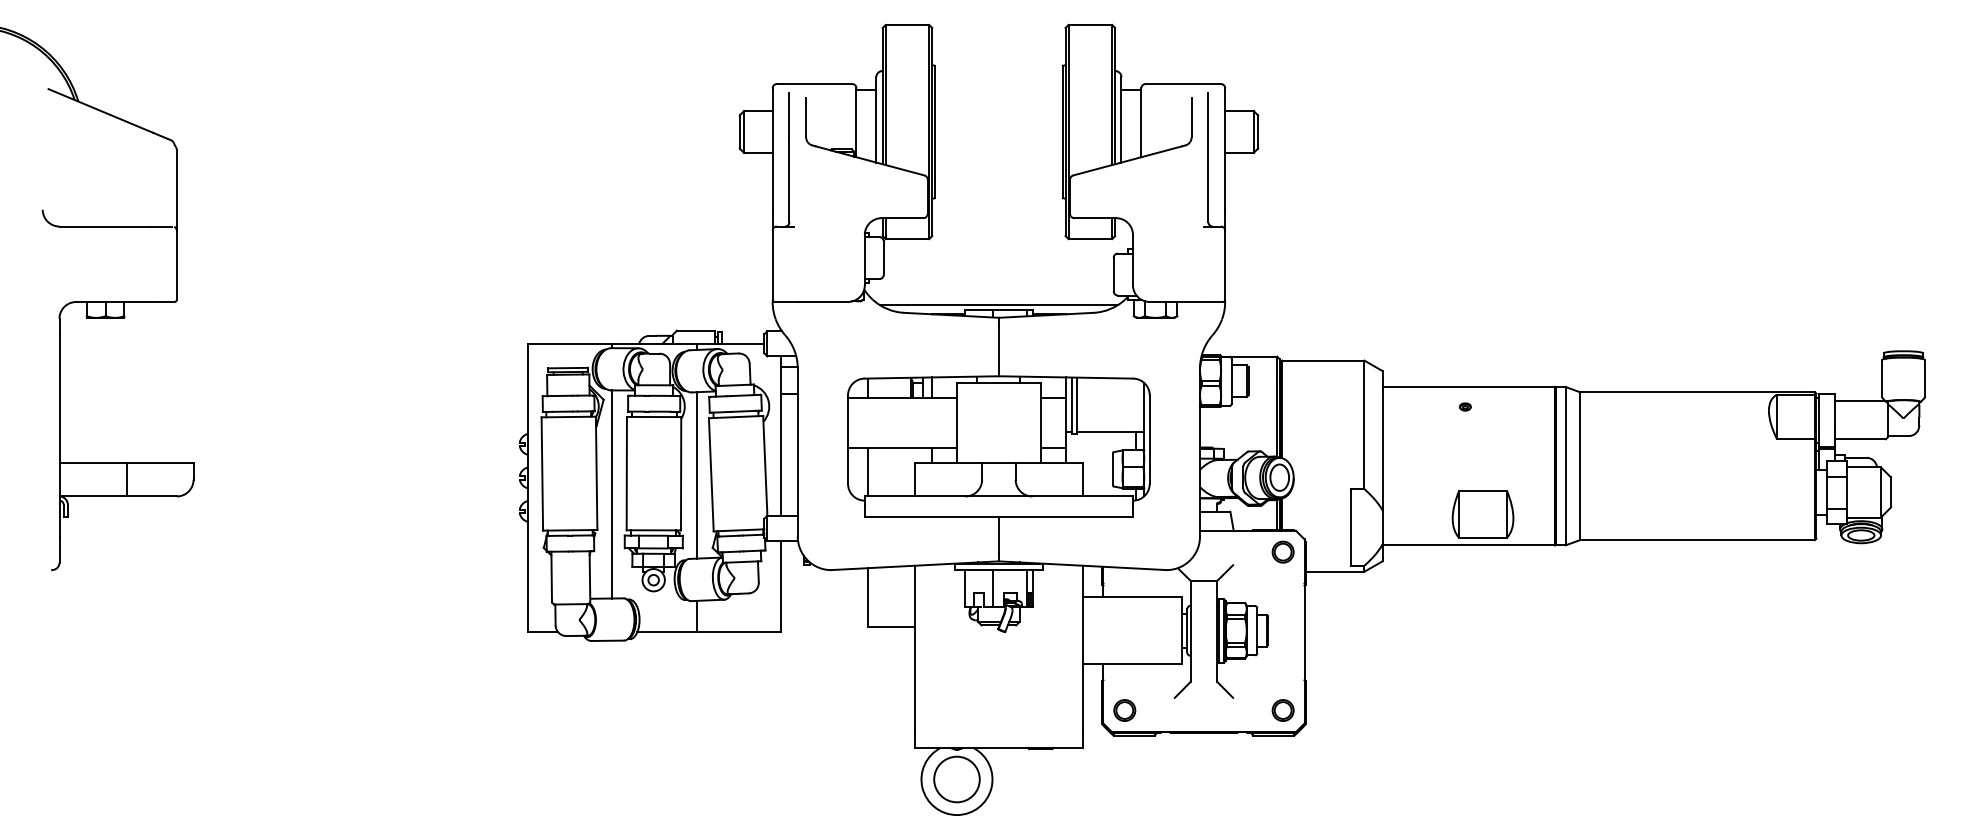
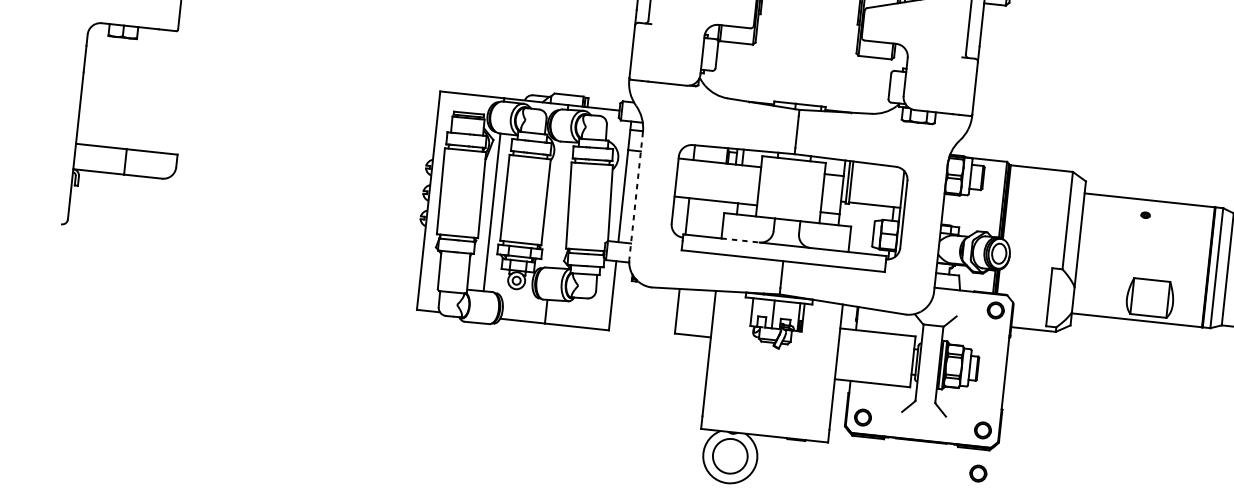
line: (998, 305) -> (800, 100), removed
line: (797, 453) -> (635, 196), solid -> dashed
line: (696, 475) -> (557, 204), removed
line: (940, 496) -> (740, 240), solid -> dashed
part: (1282, 767) -> (977, 473), added

